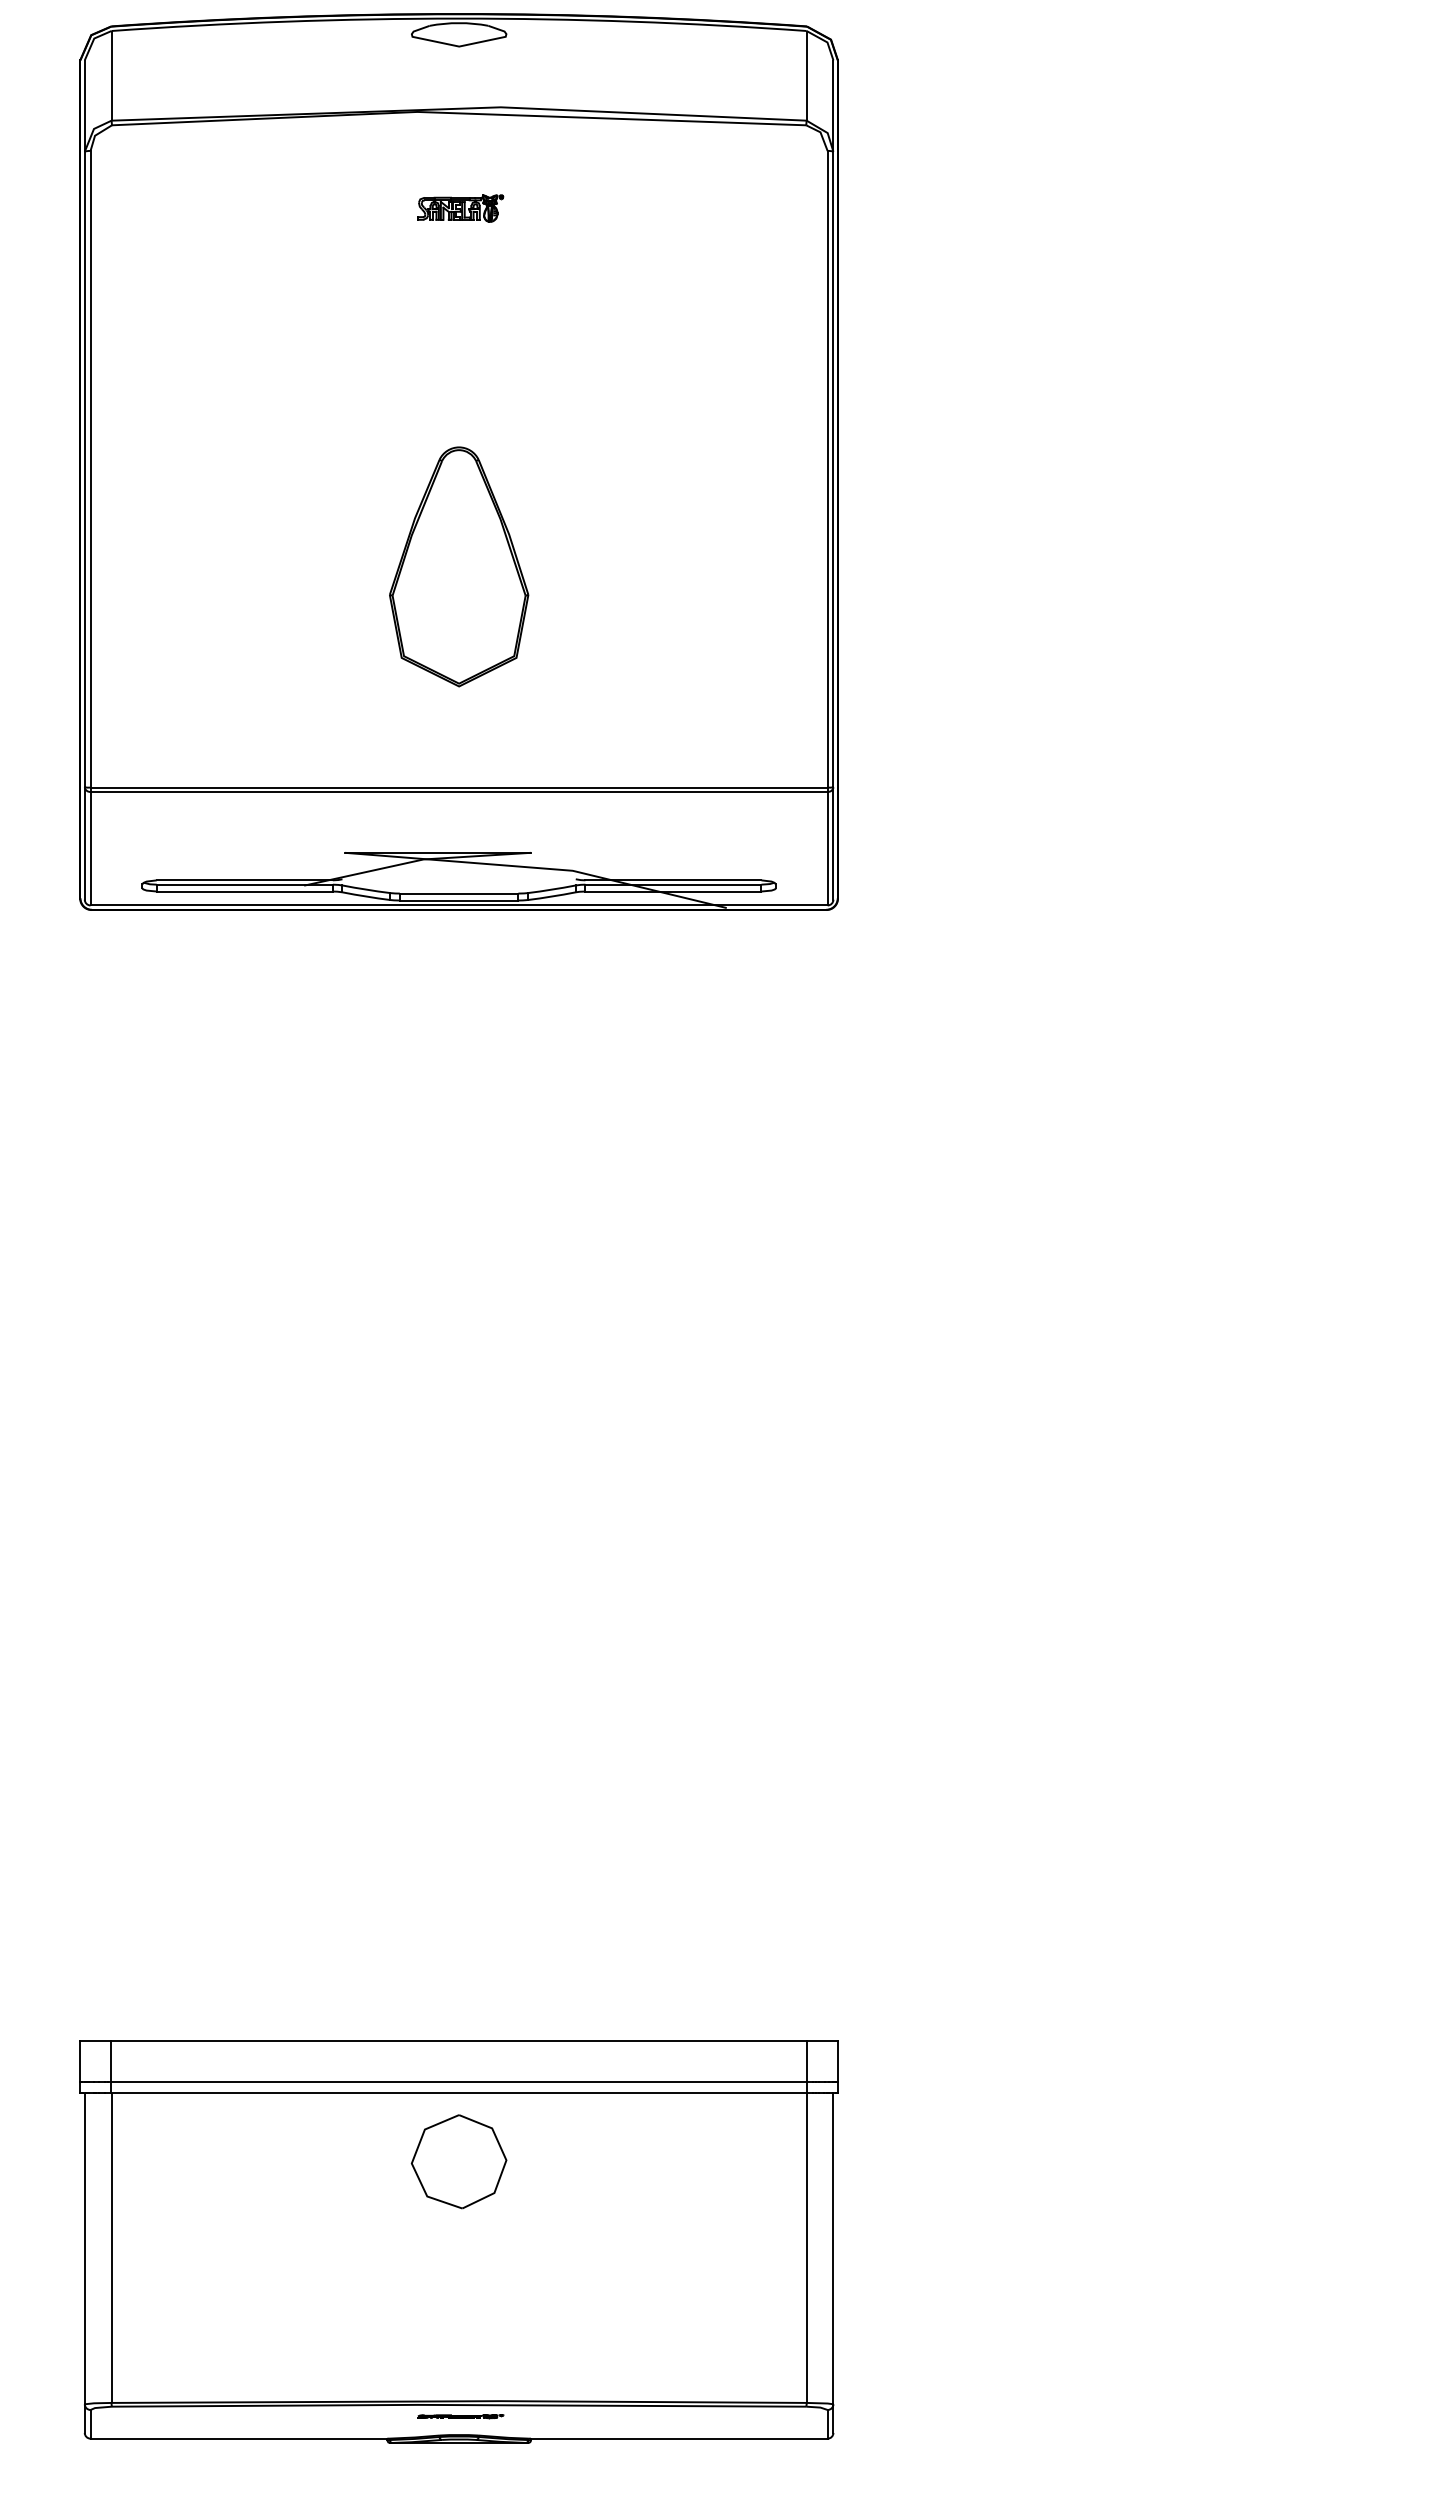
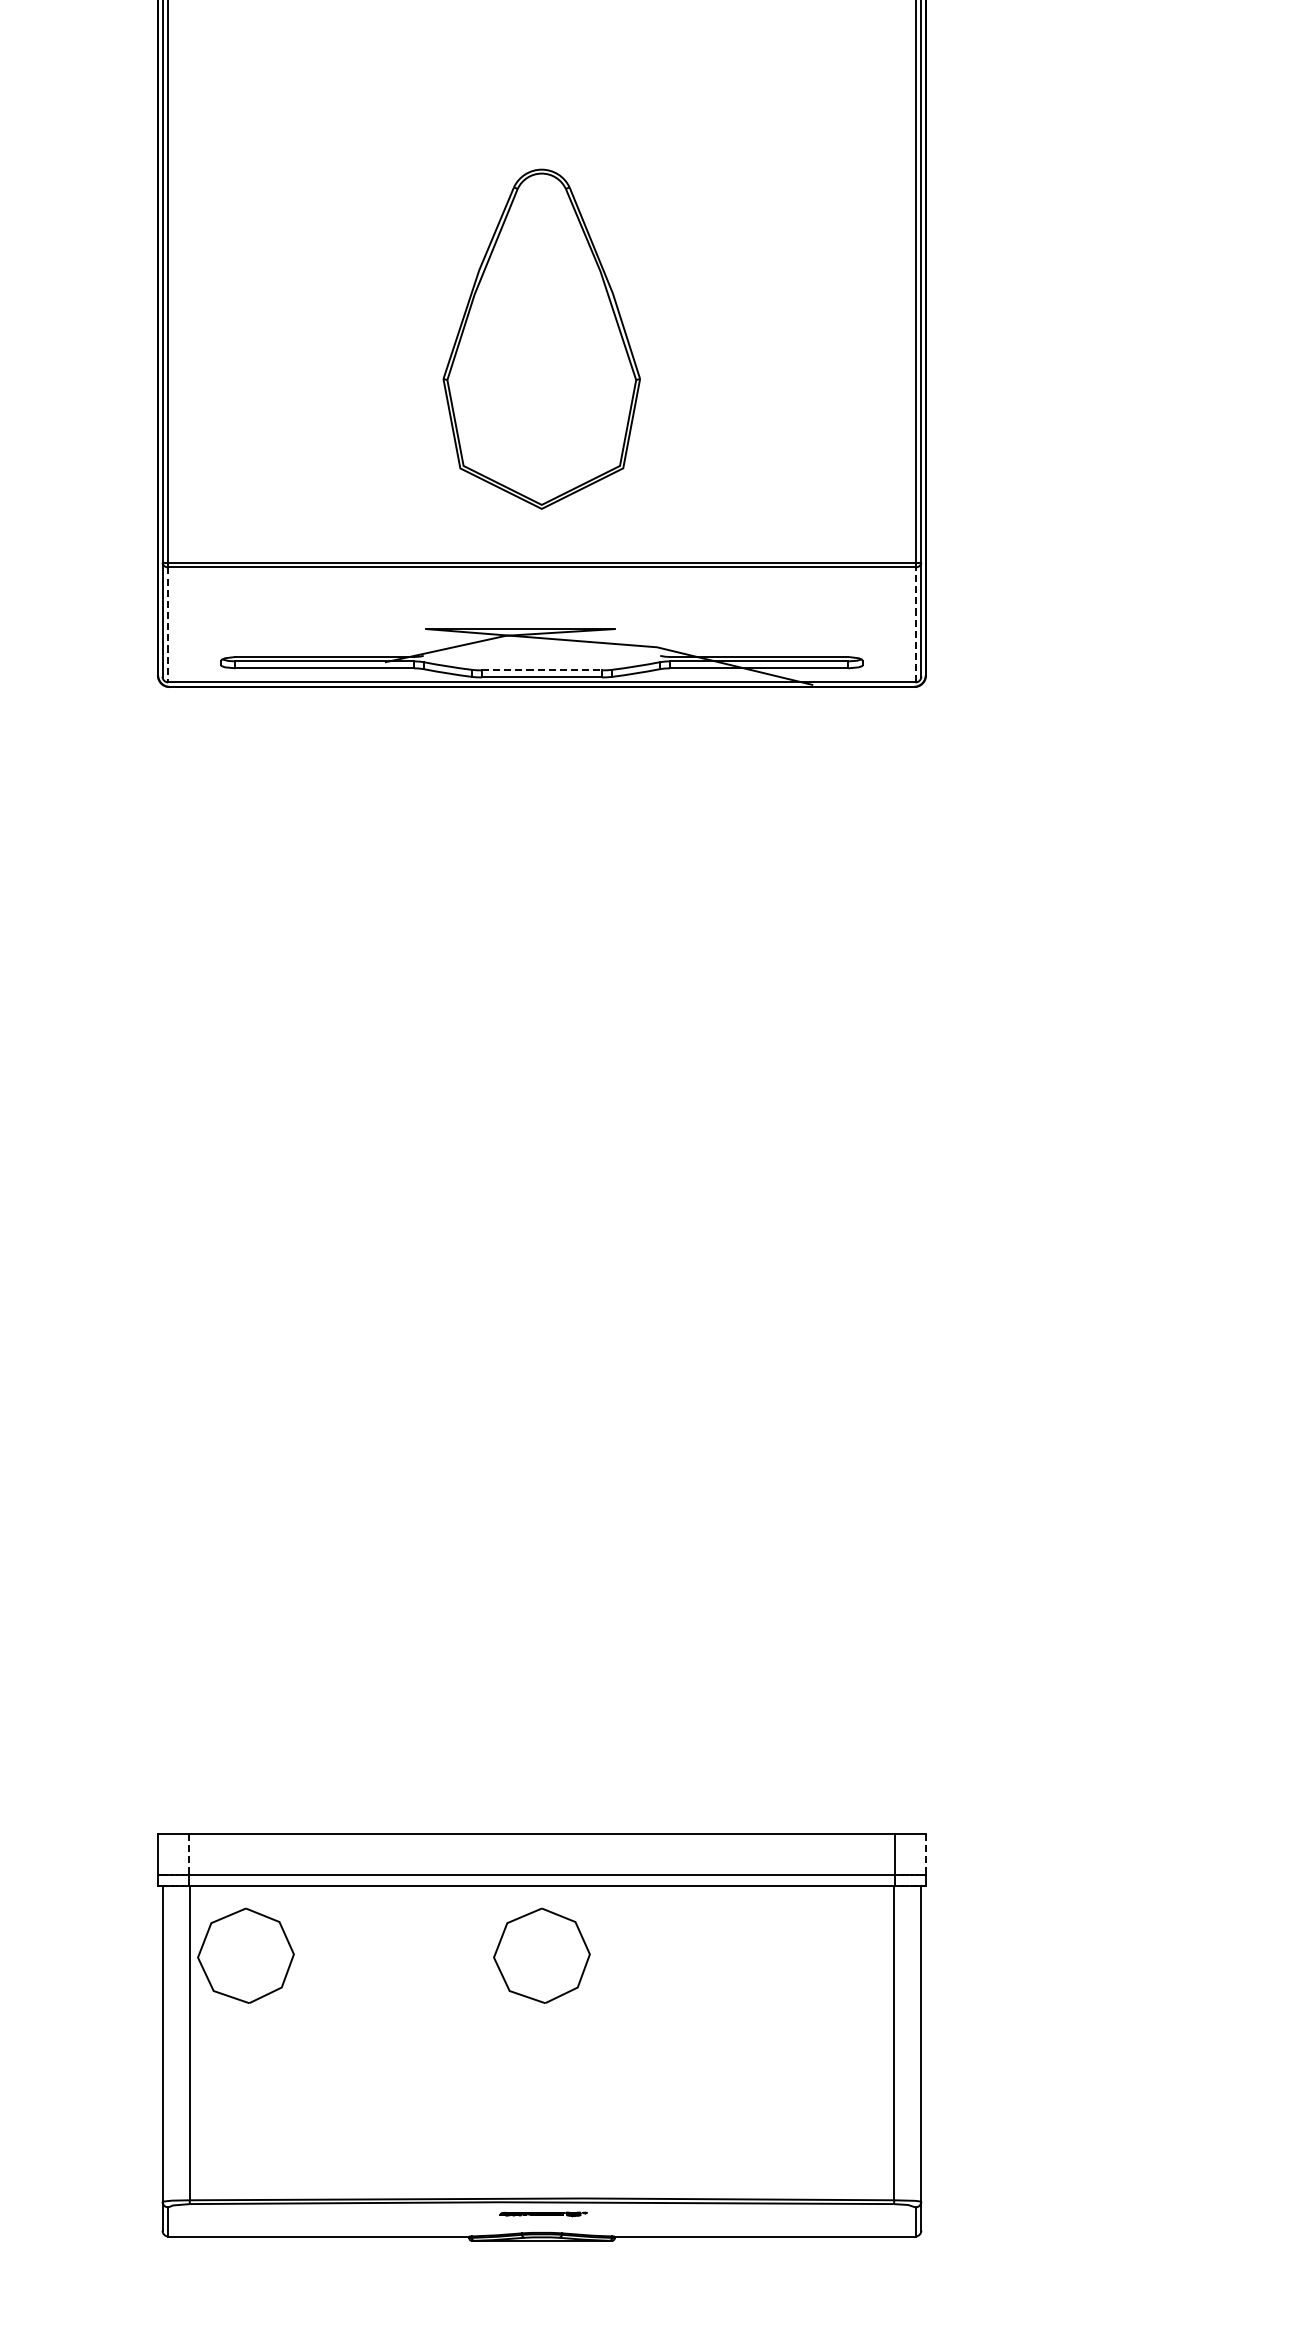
part: (459, 566) -> (542, 338), size x1.4
line: (90, 848) -> (168, 624), solid -> dashed
line: (827, 848) -> (915, 624), solid -> dashed
line: (459, 893) -> (542, 670), solid -> dashed
line: (111, 2061) -> (189, 1854), solid -> dashed
line: (838, 2061) -> (926, 1854), solid -> dashed
part: (166, 2161) -> (245, 1955), added

